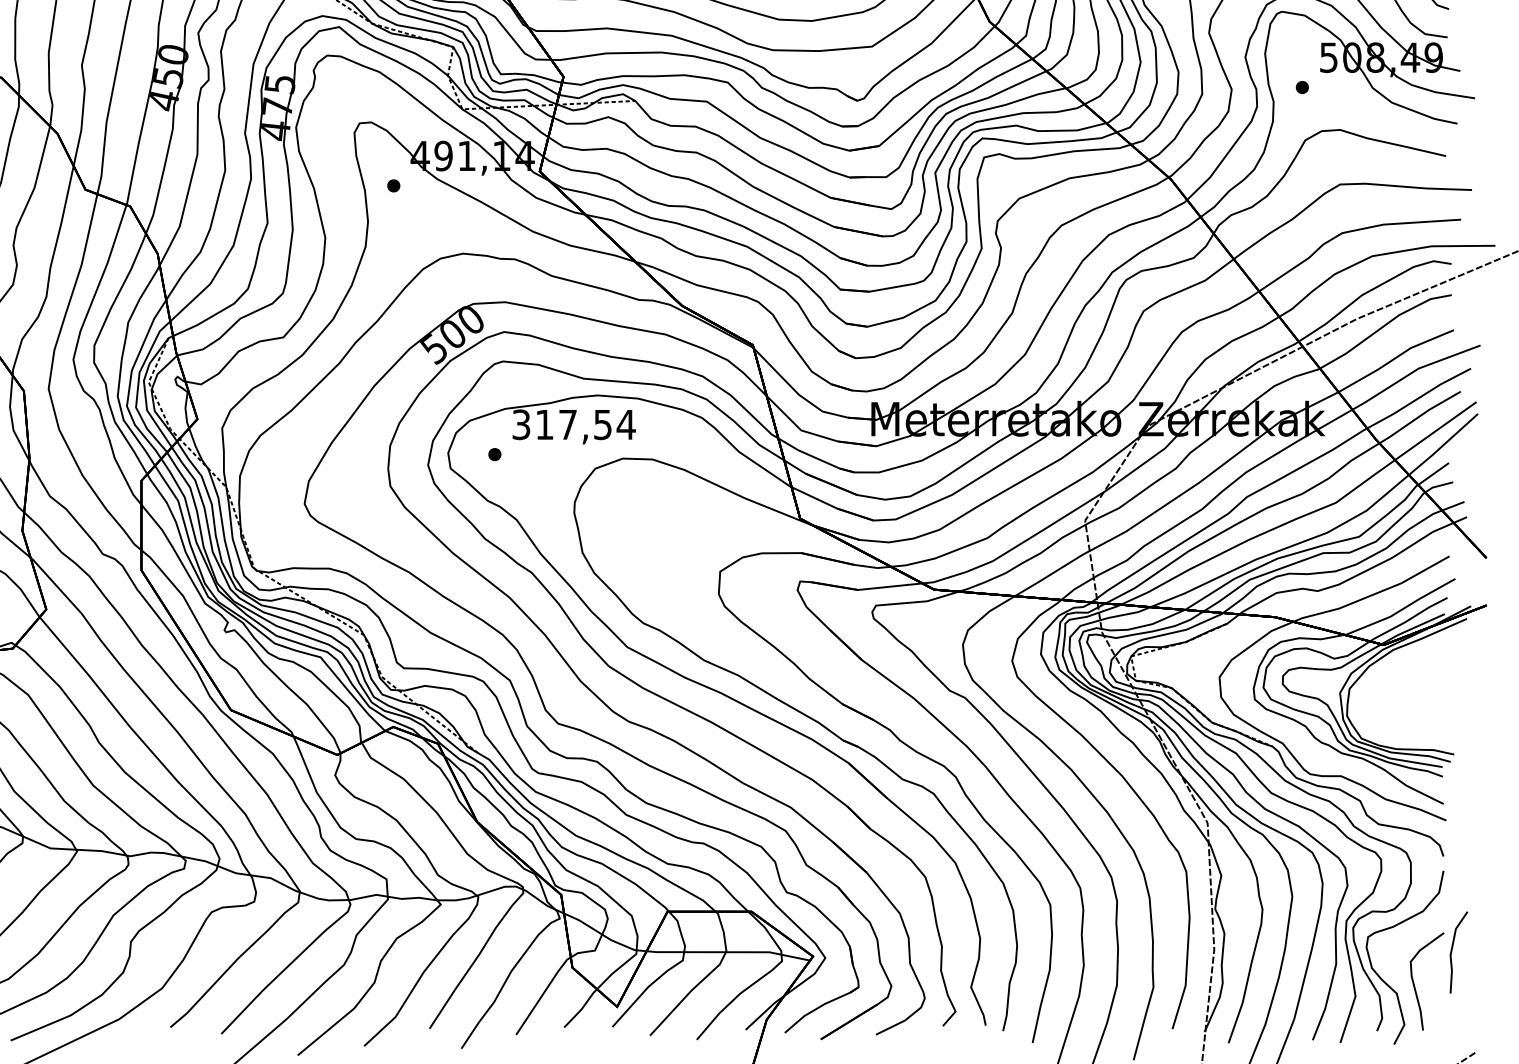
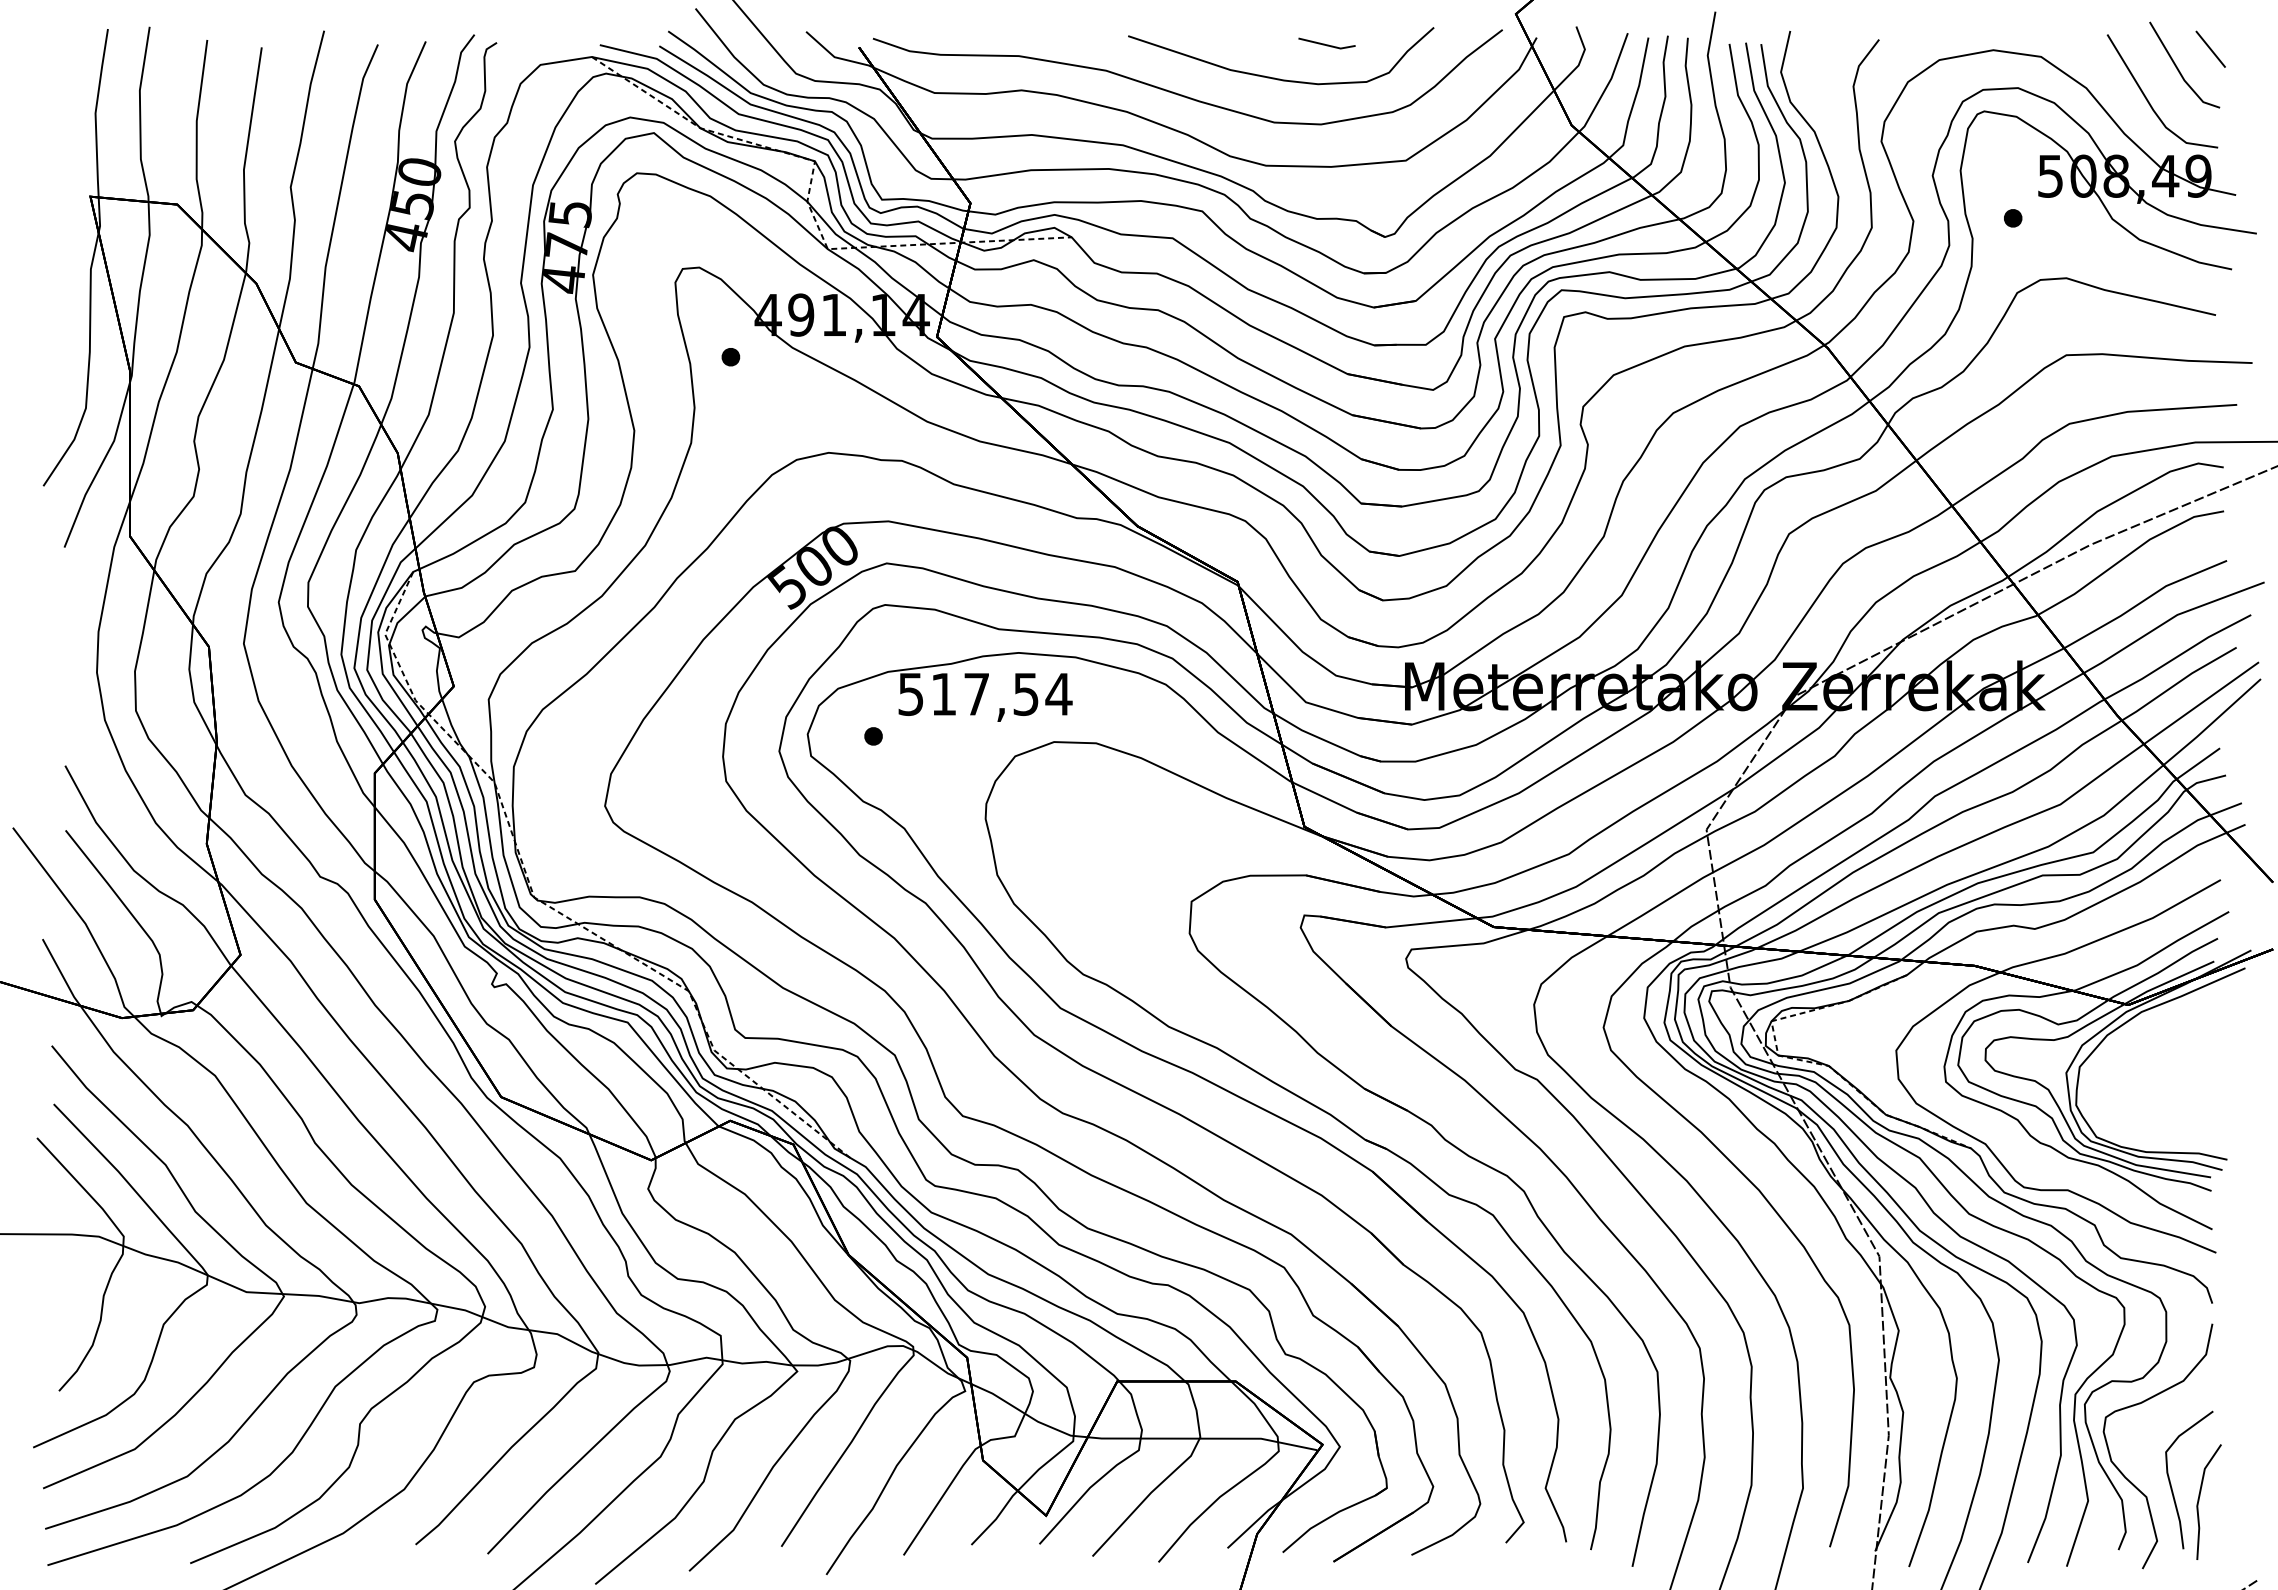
text: (521, 424) -> (911, 693), 317,54 -> 517,54
line: (1452, 952) -> (2199, 1501), moved

